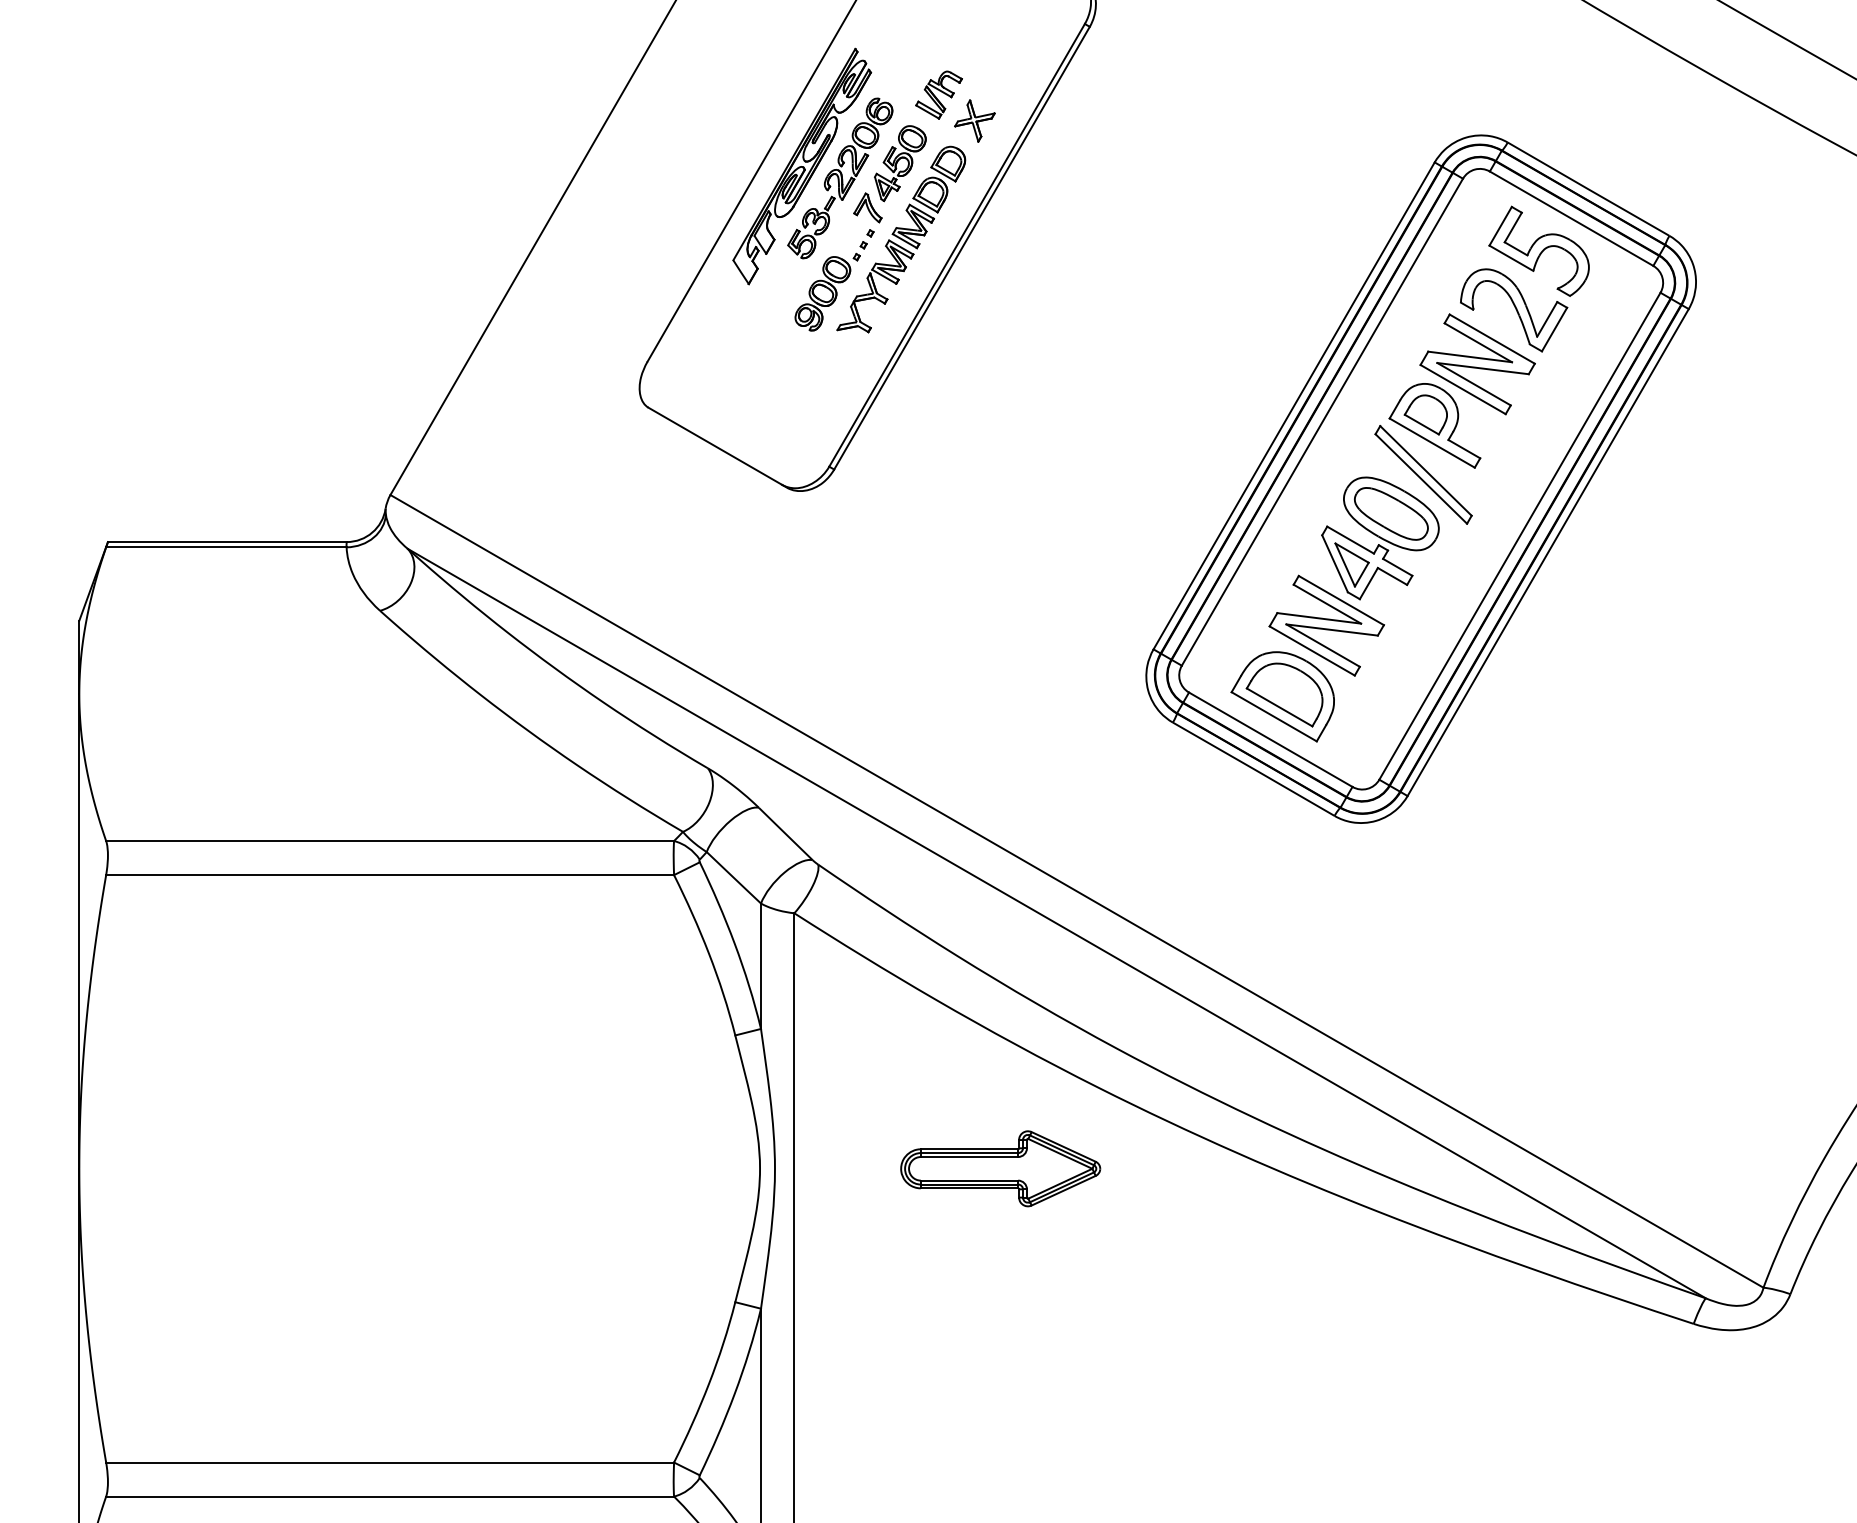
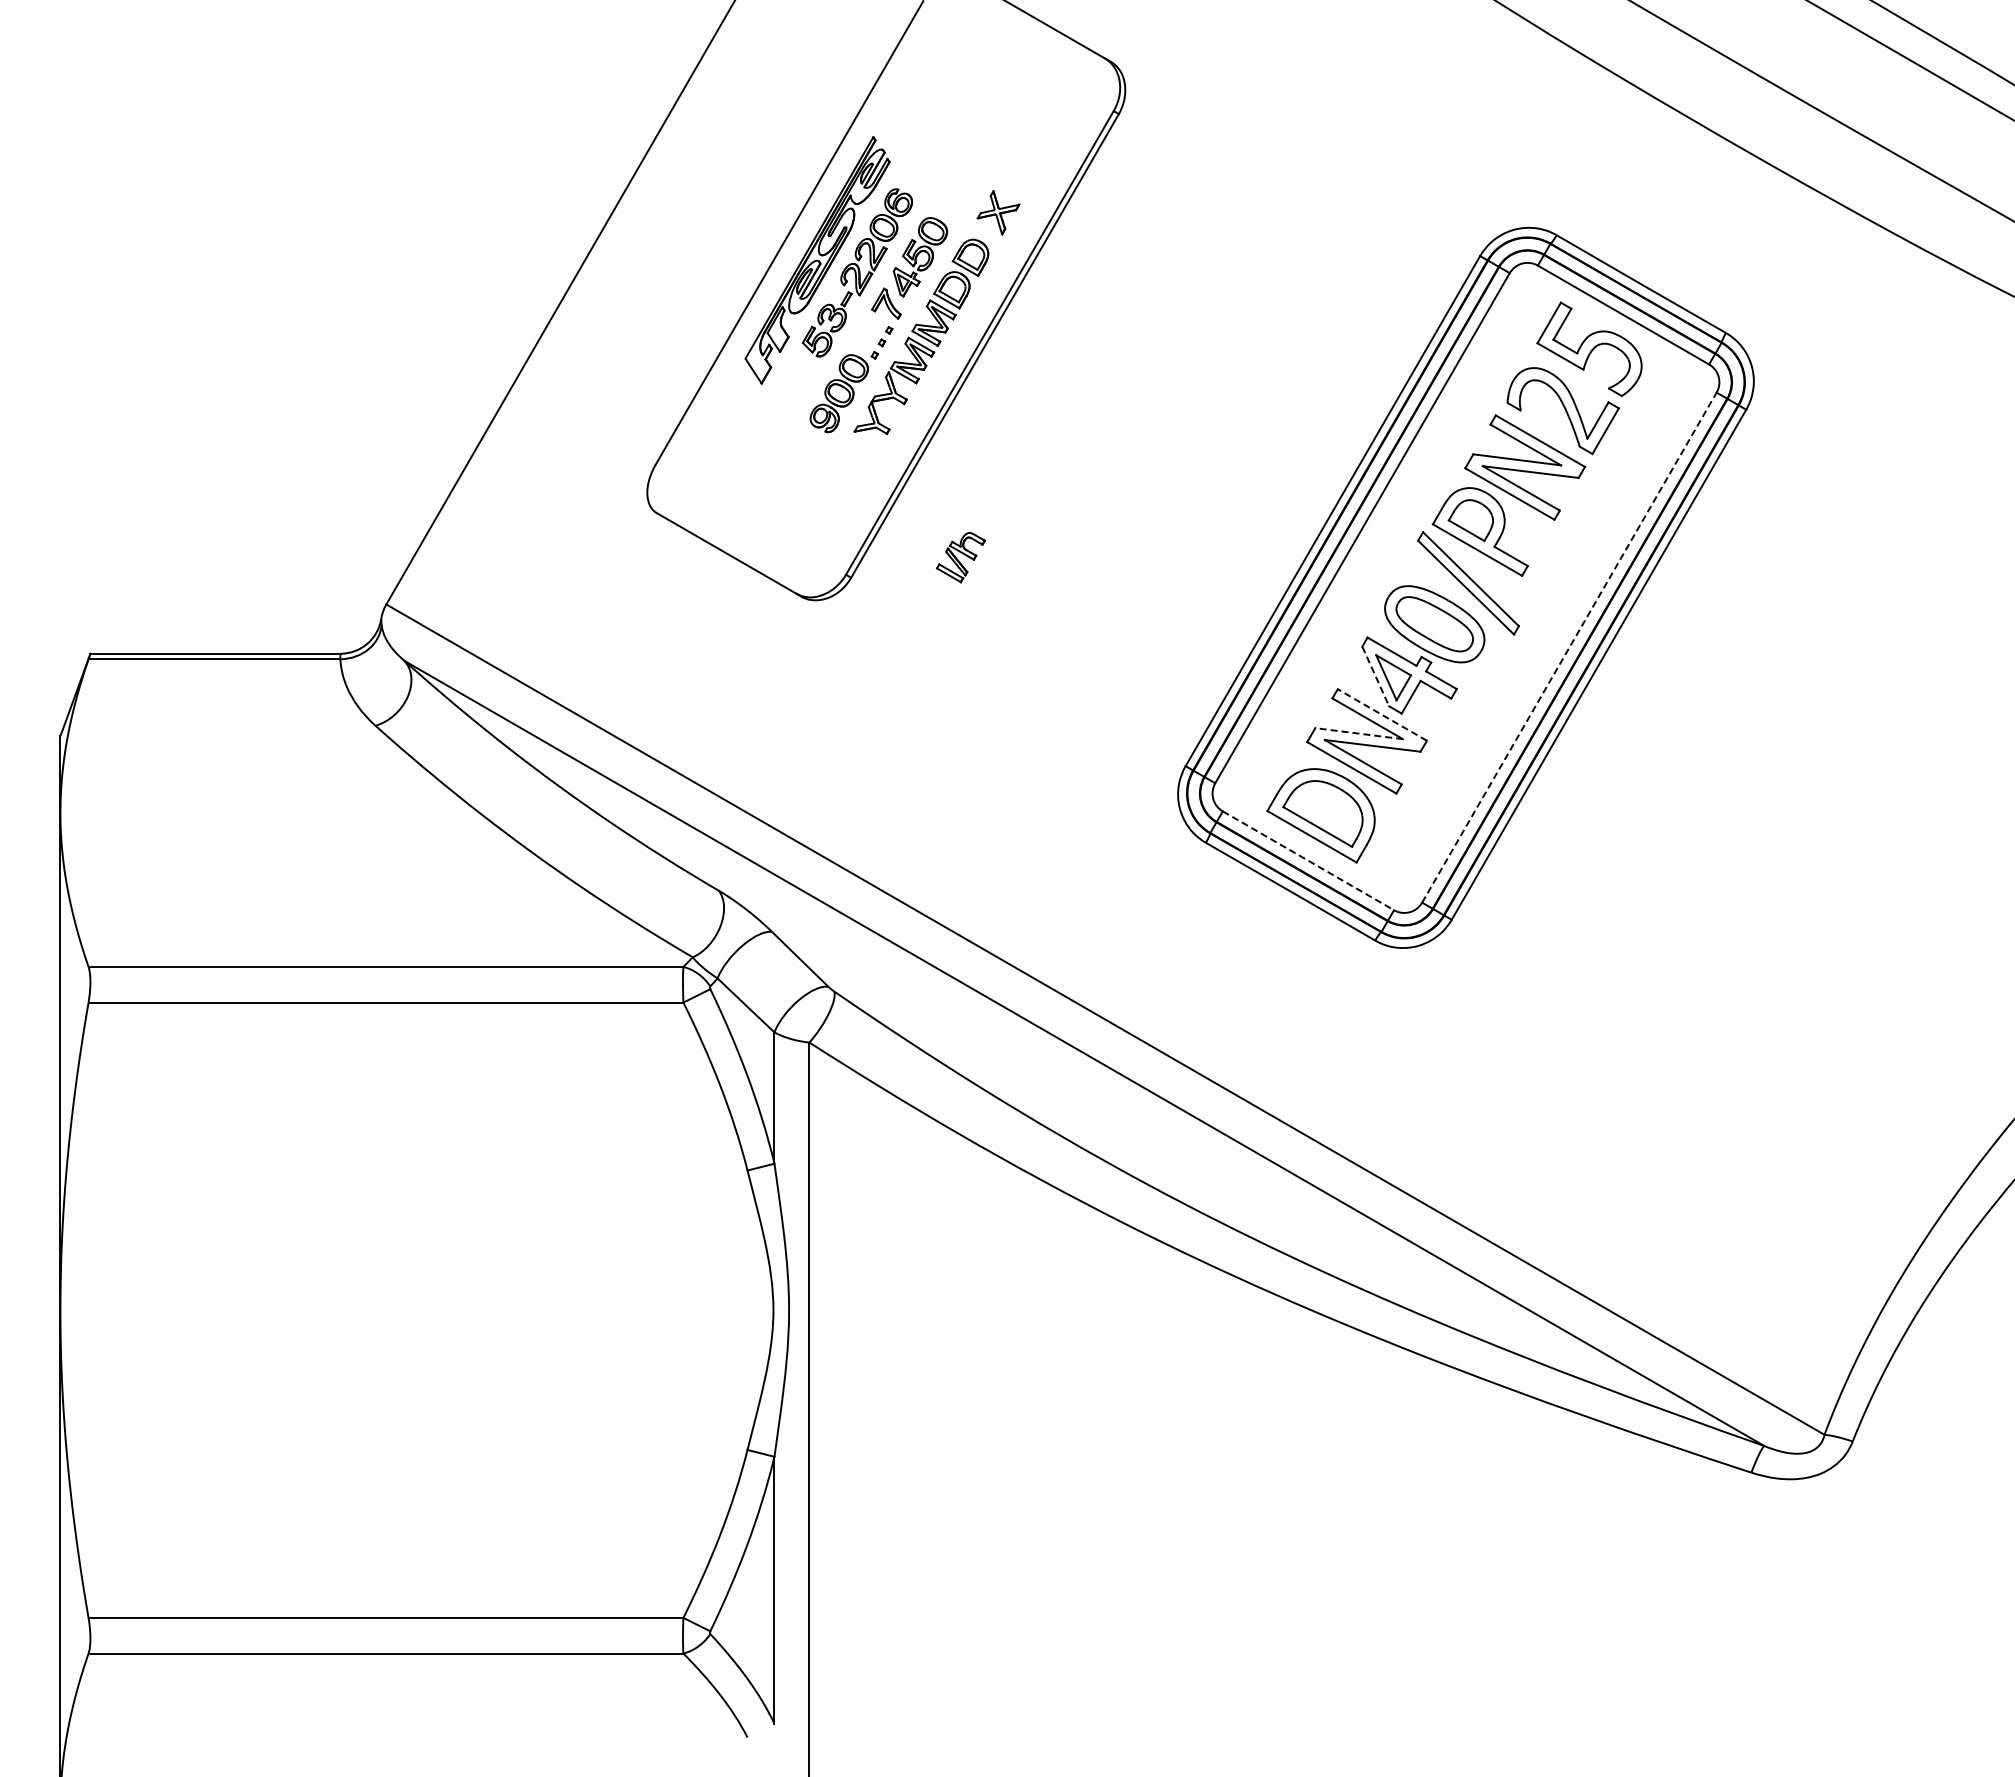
part: (938, 95) -> (960, 557), moved
line: (1520, 536) -> (1569, 647), solid -> dashed
line: (1334, 563) -> (1375, 676), solid -> dashed
line: (1340, 600) -> (1381, 714), solid -> dashed
line: (1318, 618) -> (1358, 733), solid -> dashed
line: (1270, 739) -> (1308, 860), solid -> dashed
part: (1000, 1169) -> (1025, 1310), removed

